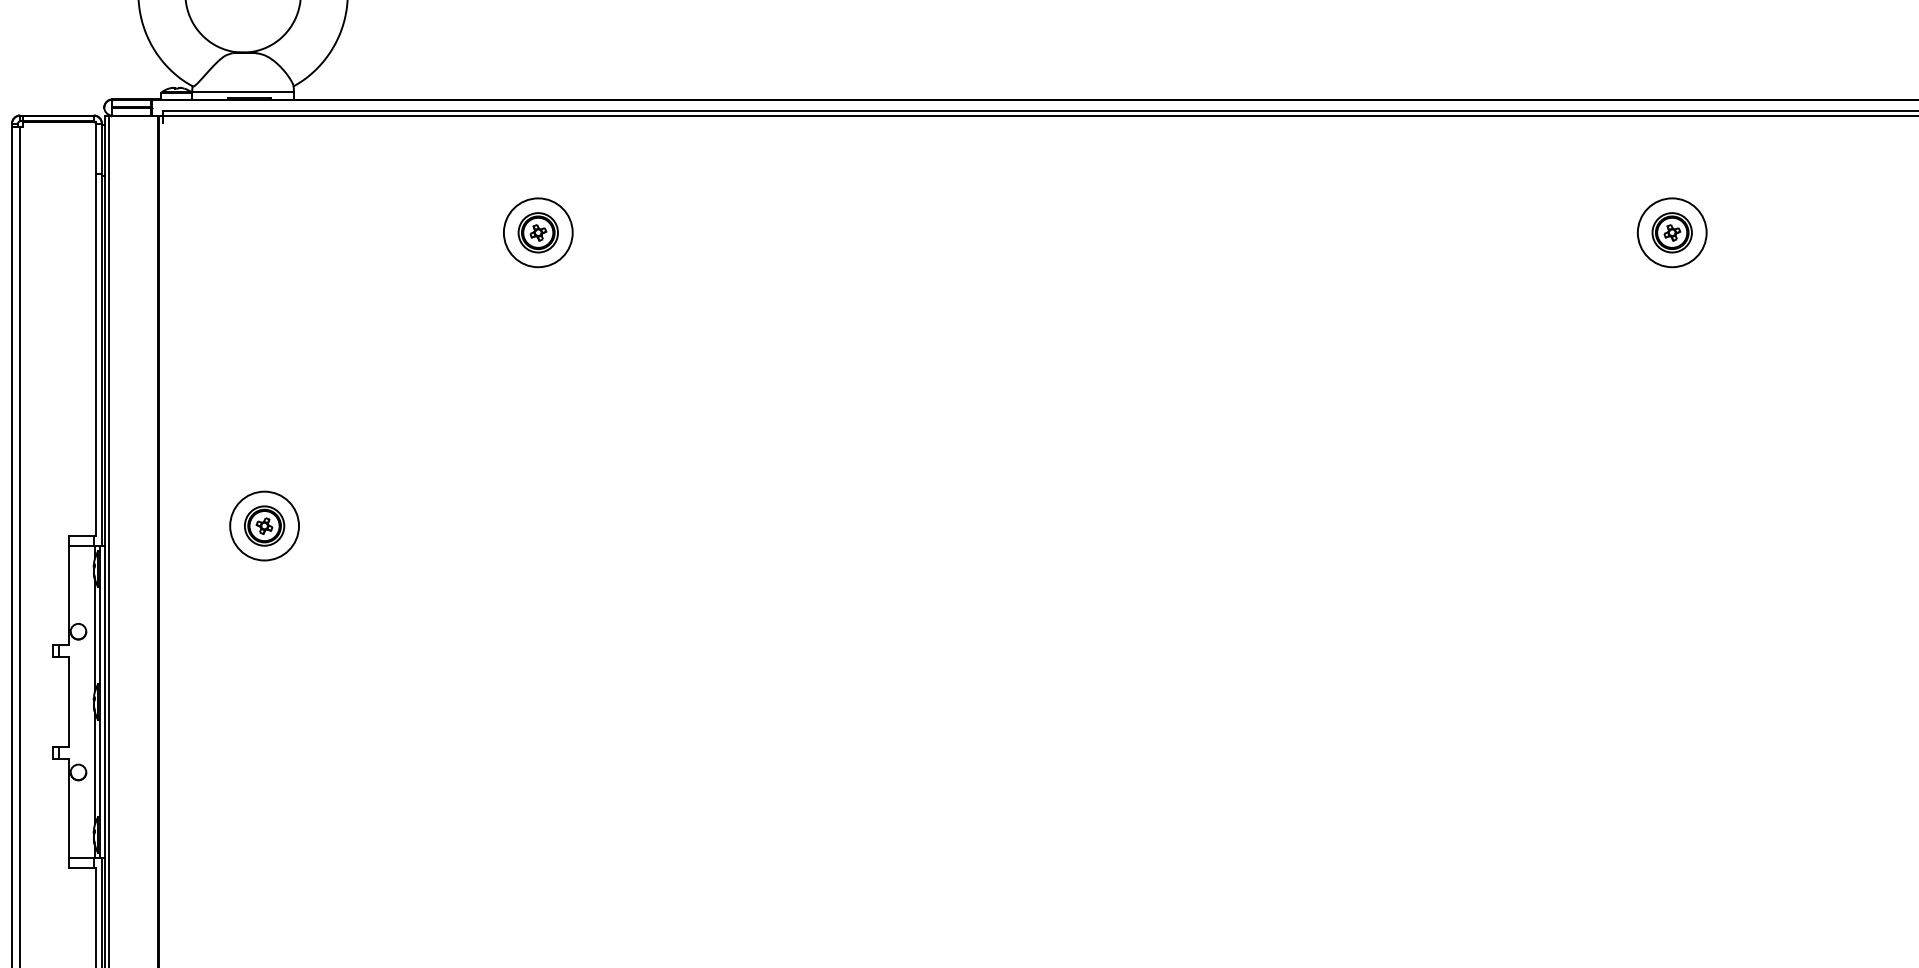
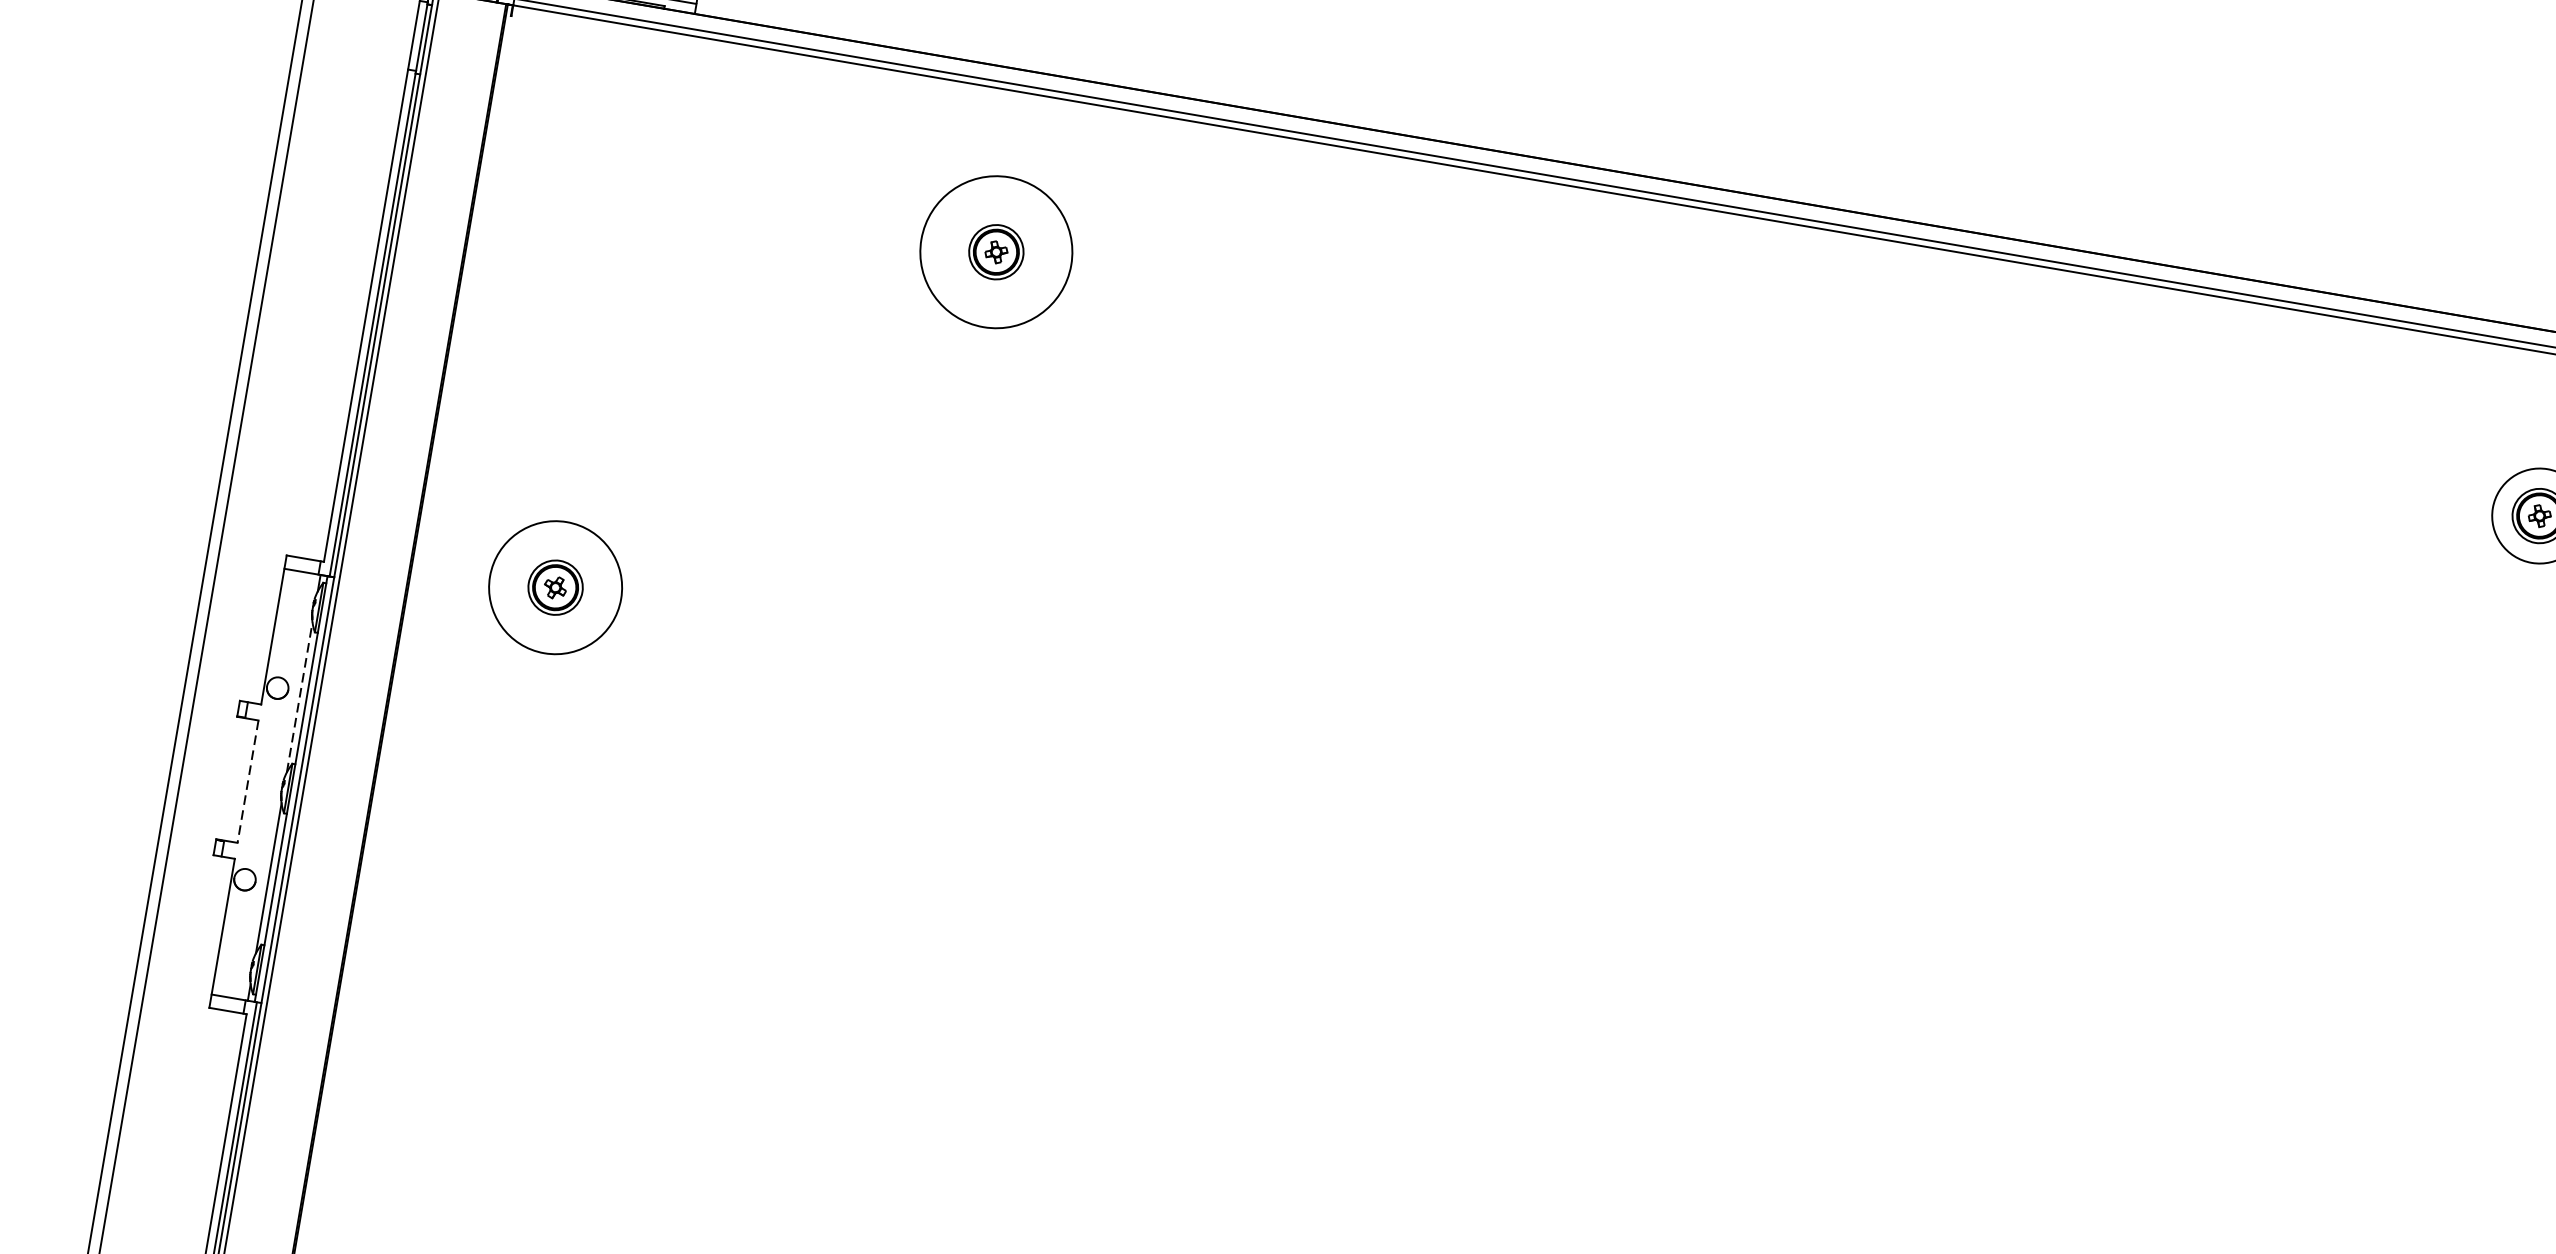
circle: (537, 232) -> (995, 251), size x1.6
circle: (264, 525) -> (555, 586), size x1.4
line: (95, 635) -> (300, 697), solid -> dashed
line: (68, 702) -> (247, 782), solid -> dashed

